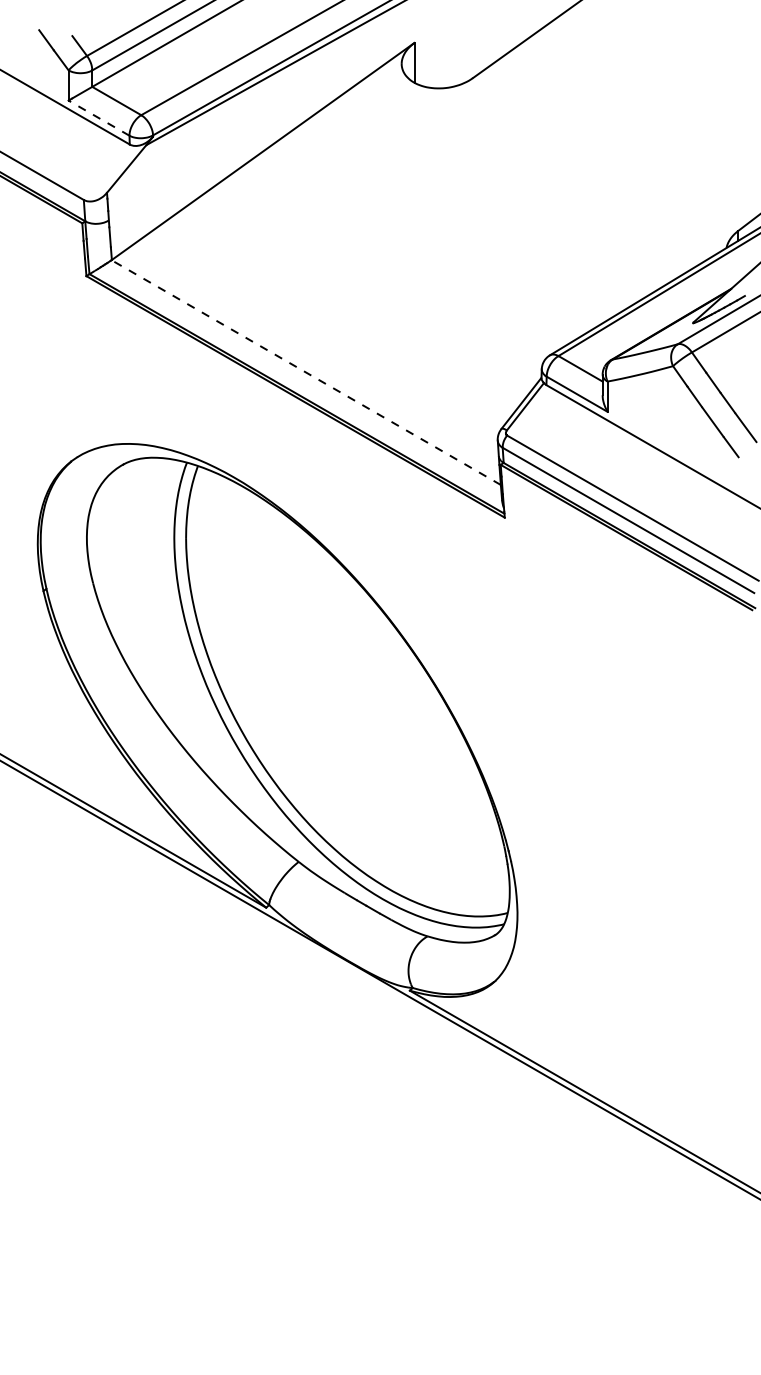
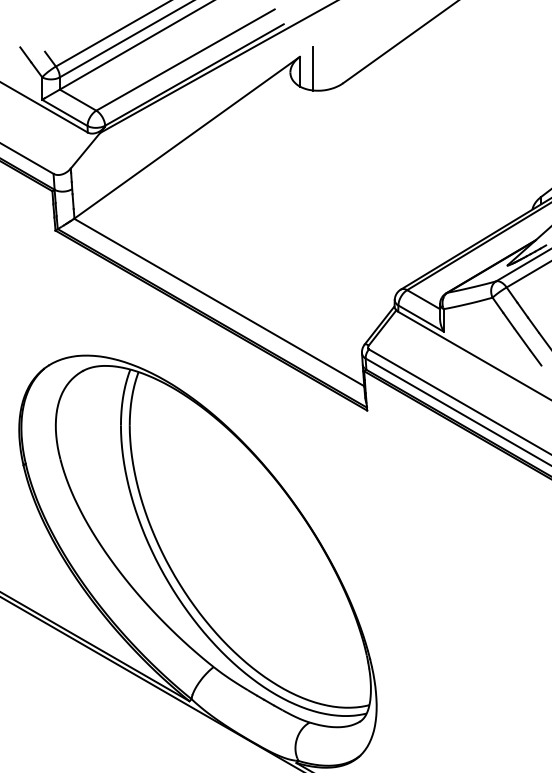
line: (432, 59) -> (313, 69), added
line: (98, 117) -> (64, 112), dashed -> solid
line: (306, 372) -> (219, 302), dashed -> solid

